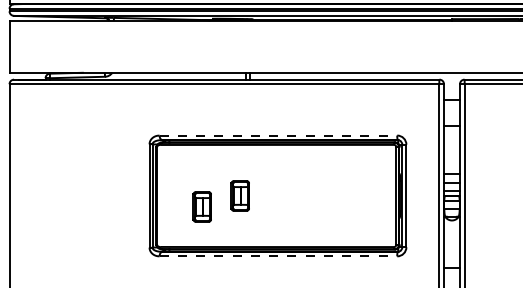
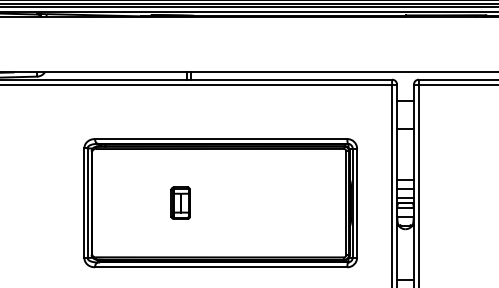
line: (278, 135) -> (221, 138), dashed -> solid
part: (201, 206) -> (139, 214), removed
line: (278, 256) -> (221, 267), dashed -> solid

